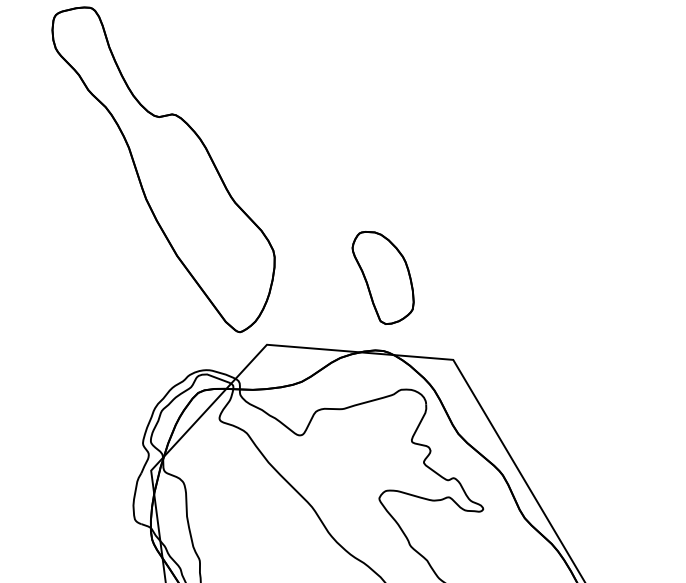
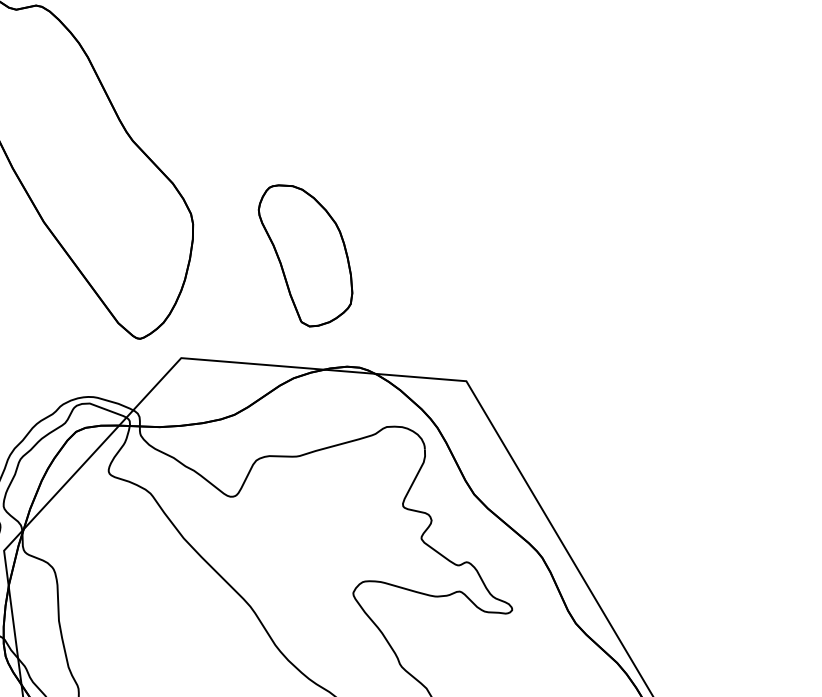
part: (382, 277) -> (304, 255), moved

